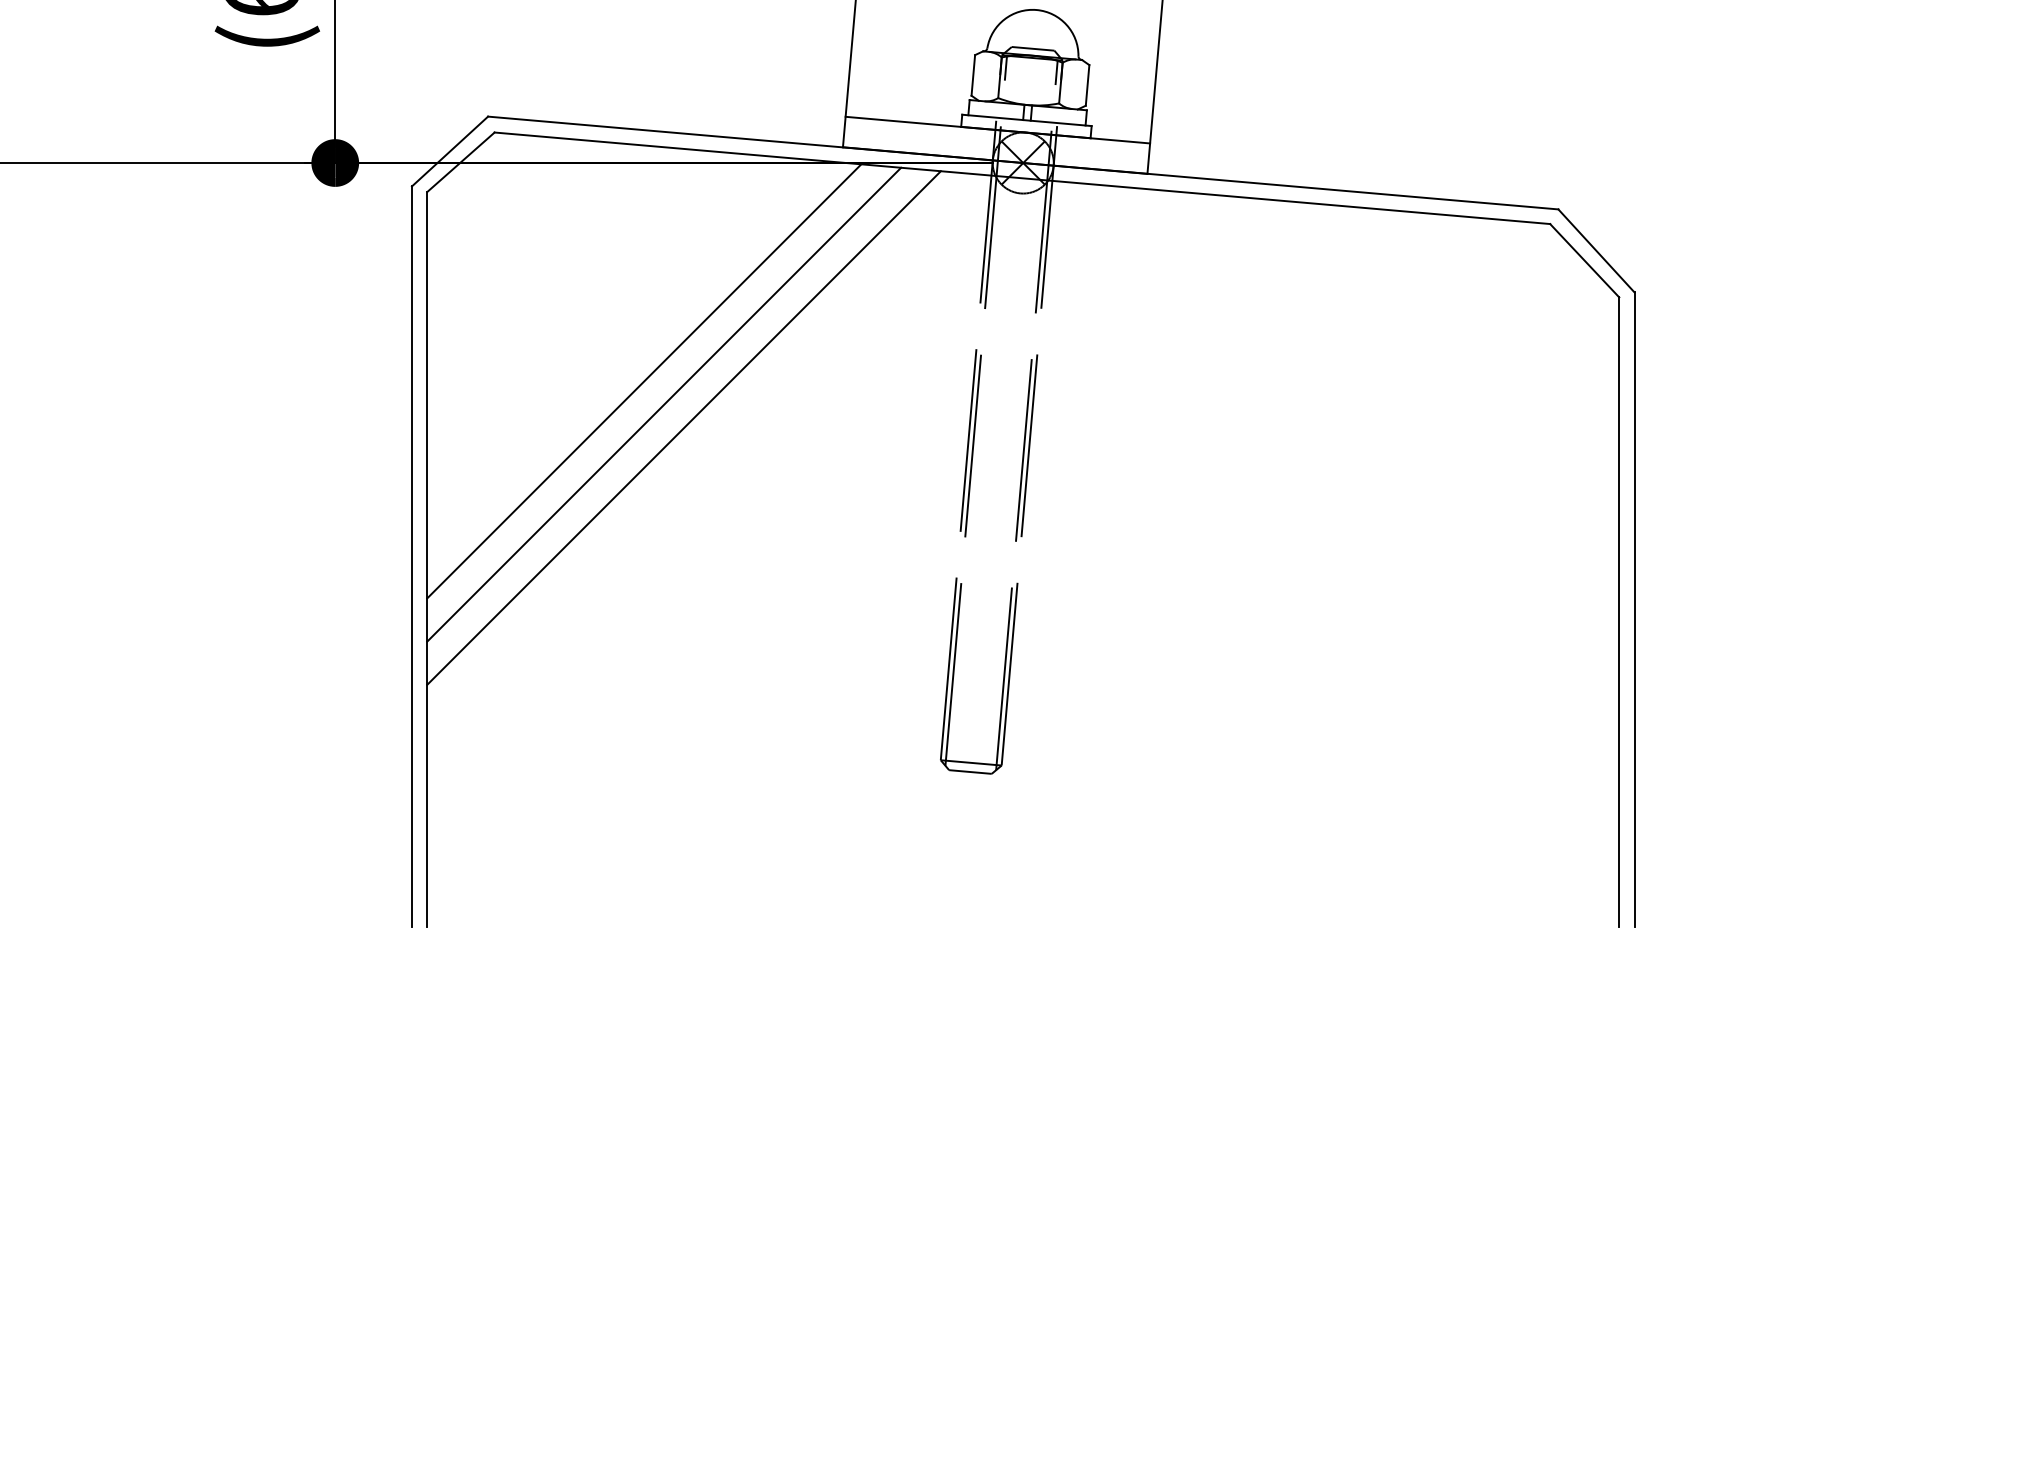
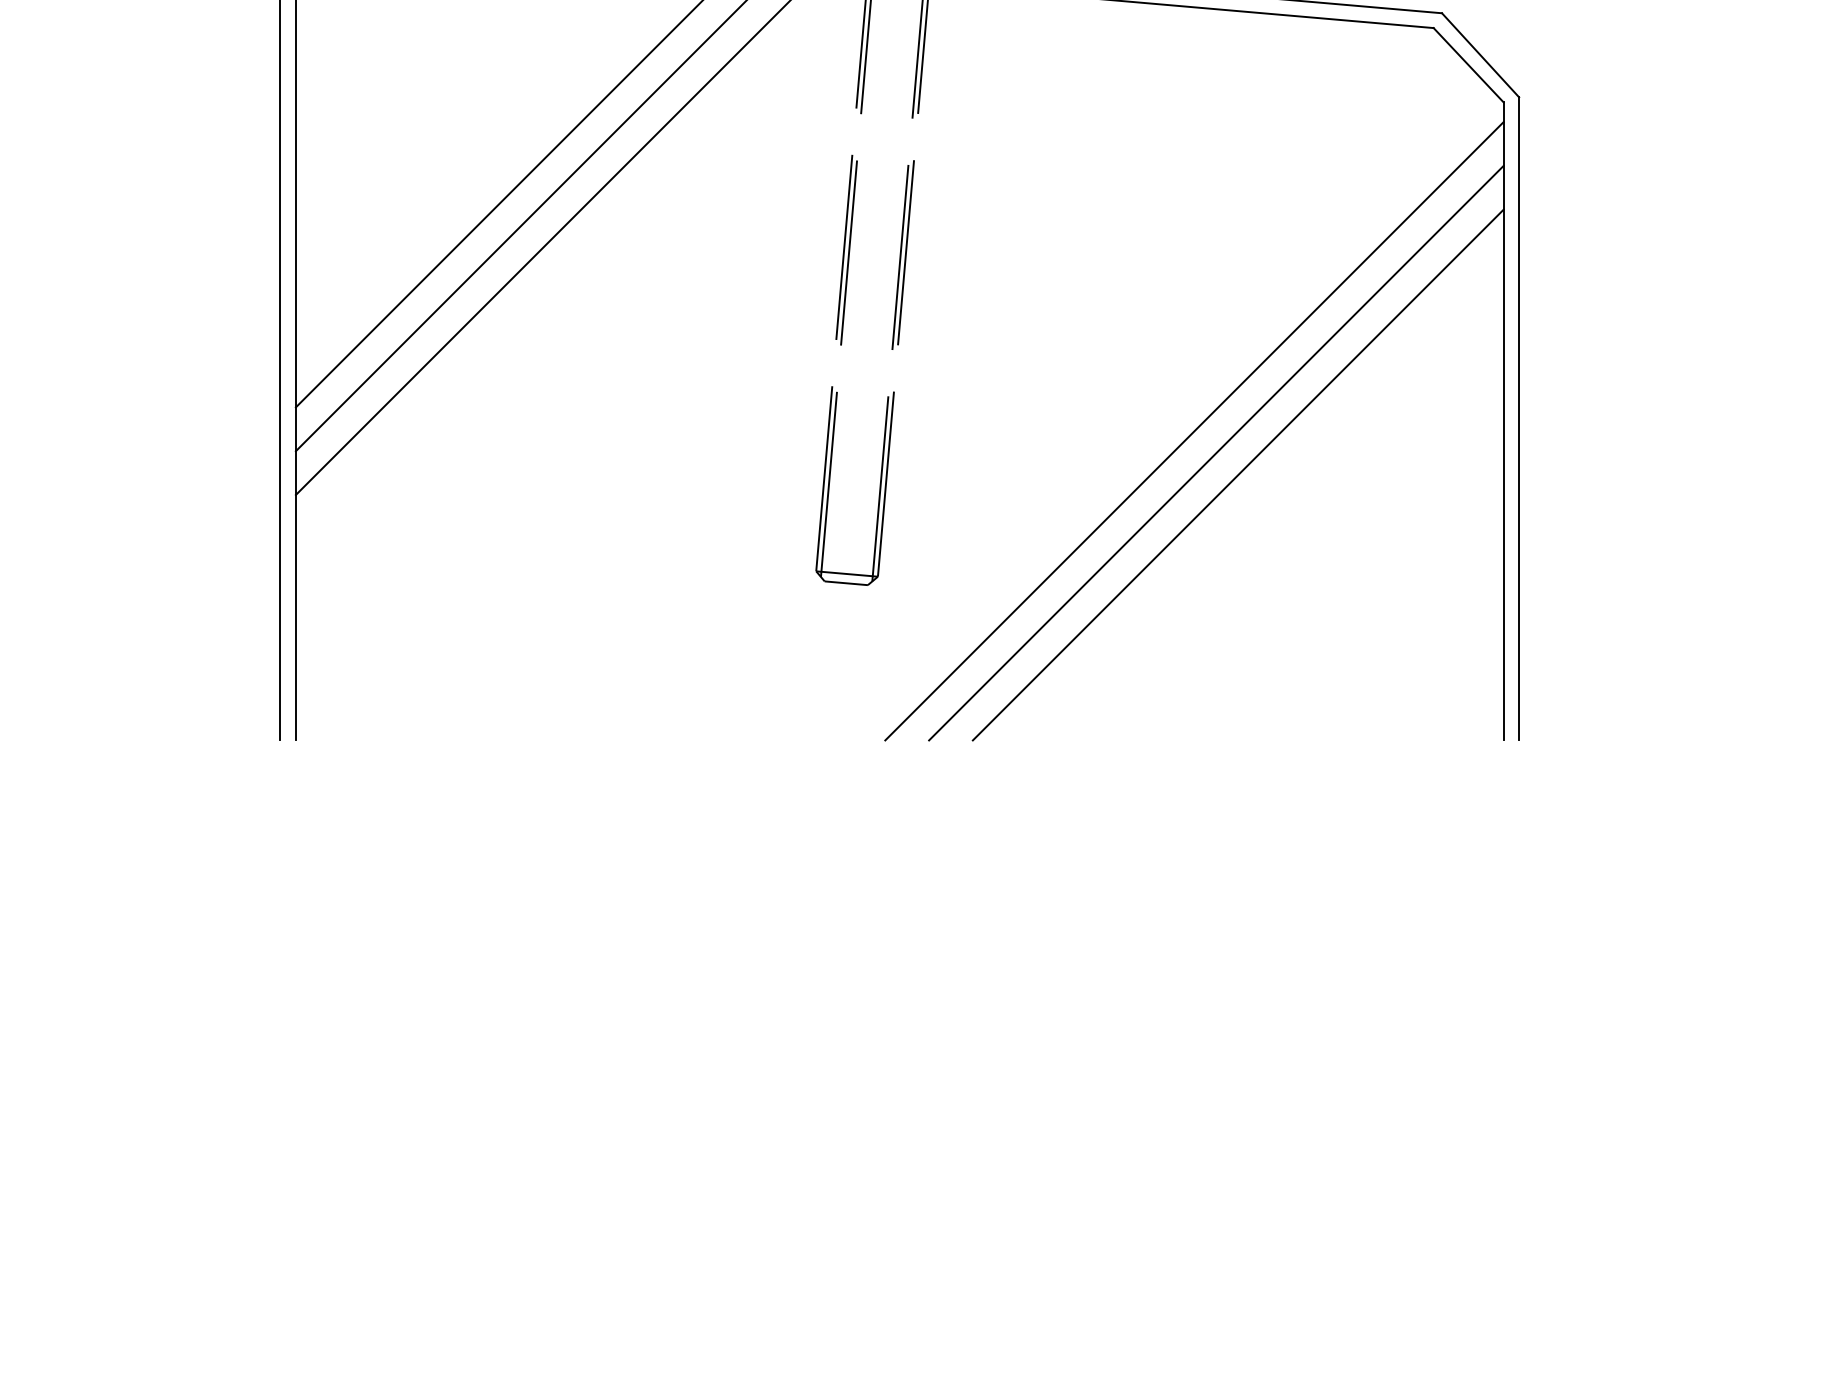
line: (1313, 621) -> (1193, 430), added
line: (1335, 643) -> (1216, 453), added
line: (1357, 665) -> (1238, 475), added

